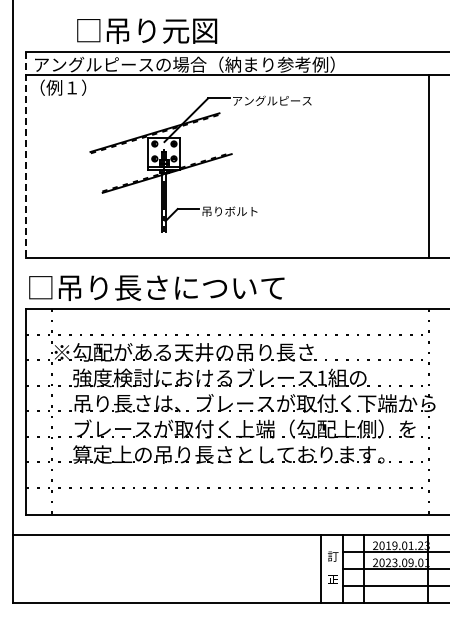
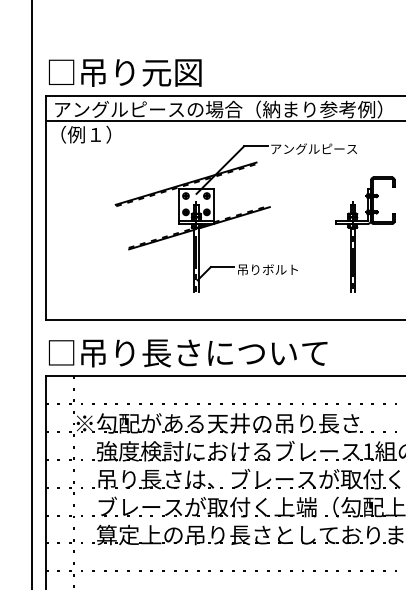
text: (147, 30) -> (125, 72), moved
line: (26, 154) -> (45, 207), dashed -> solid
part: (319, 170) -> (365, 224), added

